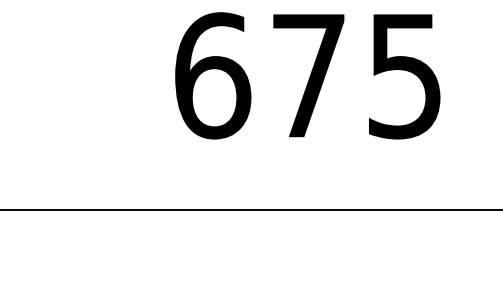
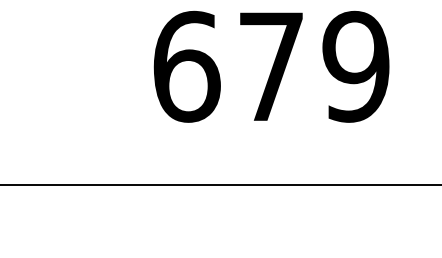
text: (404, 75) -> (355, 66), 675 -> 679

